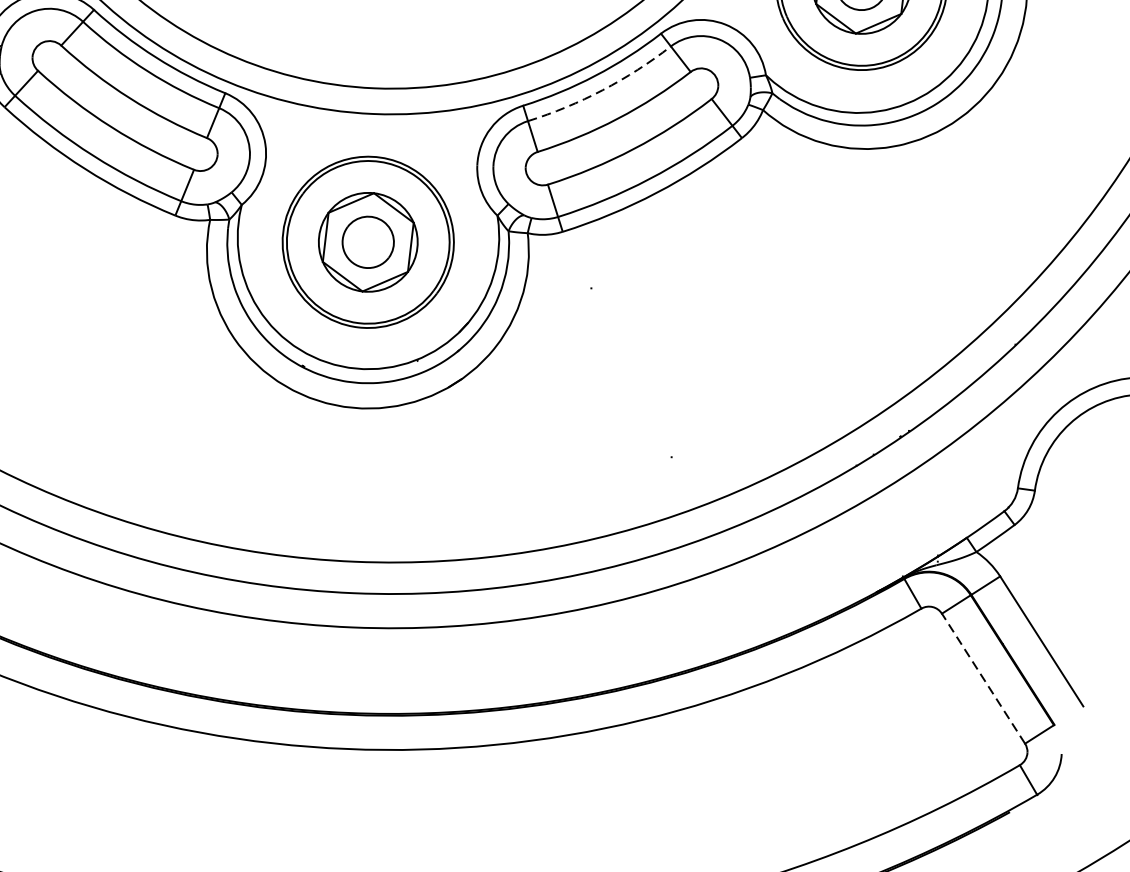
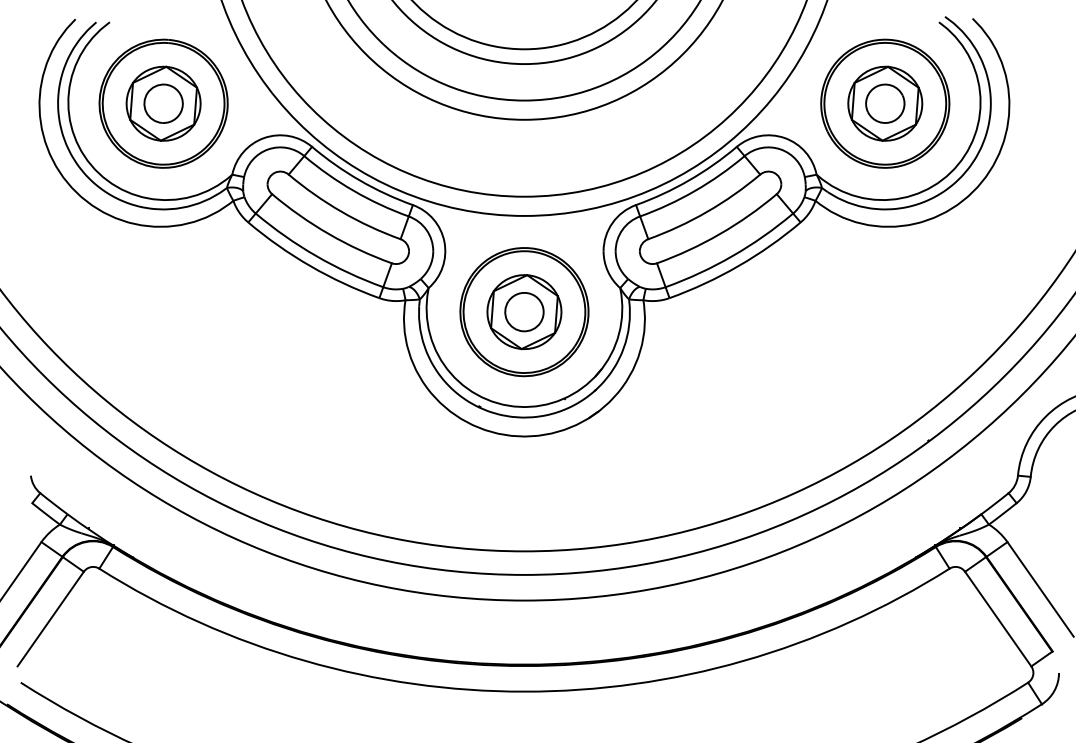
arc: (603, 89) -> (695, 190), dashed -> solid
line: (983, 679) -> (998, 619), dashed -> solid

